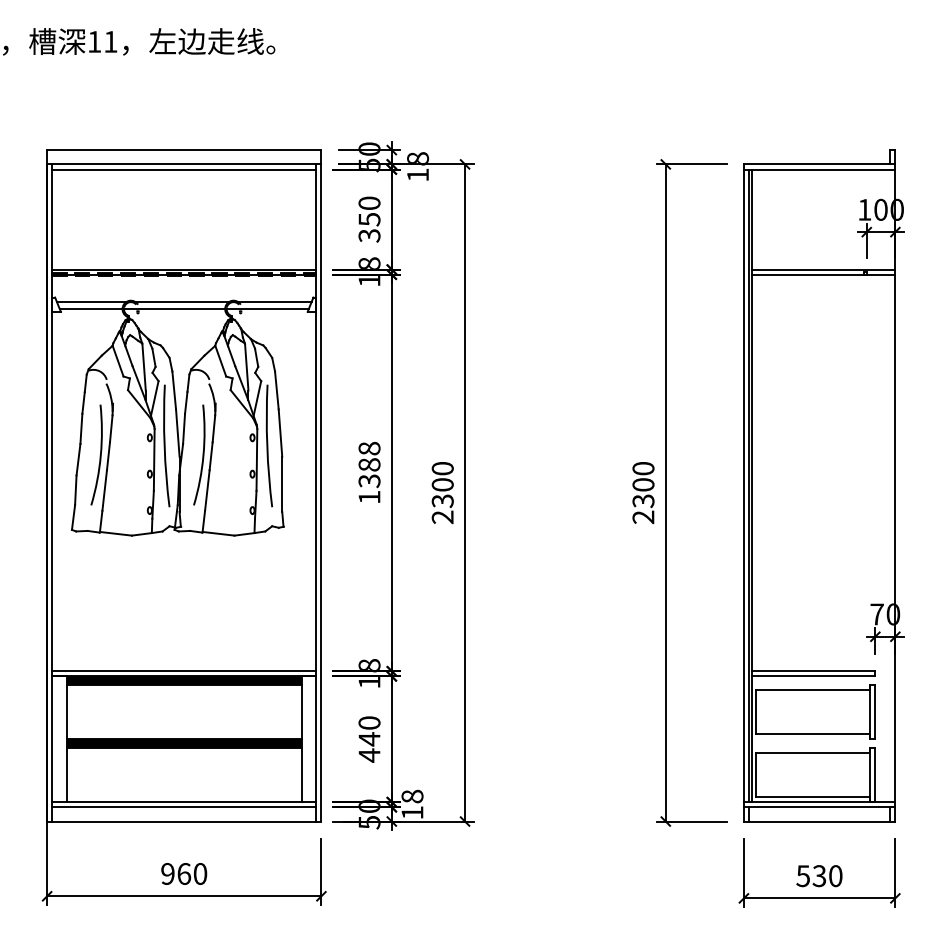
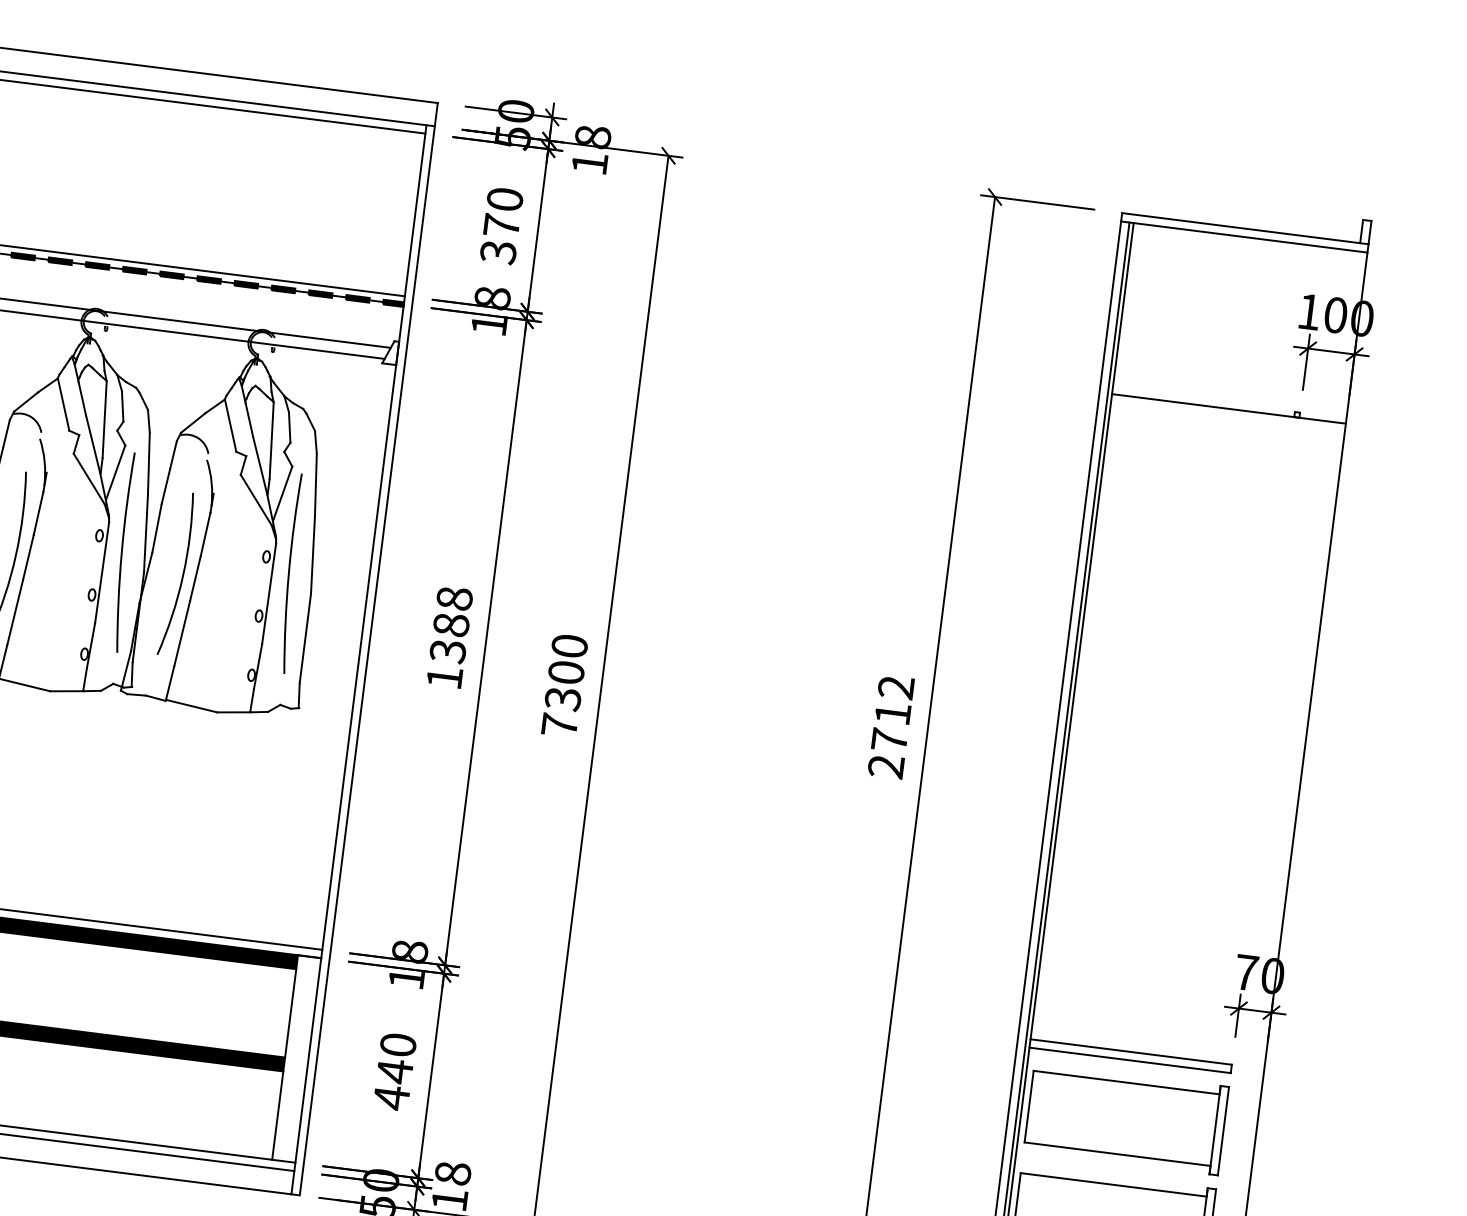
text: (369, 219) -> (501, 225), 350 -> 370
line: (823, 269) -> (1230, 400), removed
text: (643, 485) -> (892, 714), 2300 -> 2712
text: (442, 517) -> (559, 725), 2300 -> 7300

